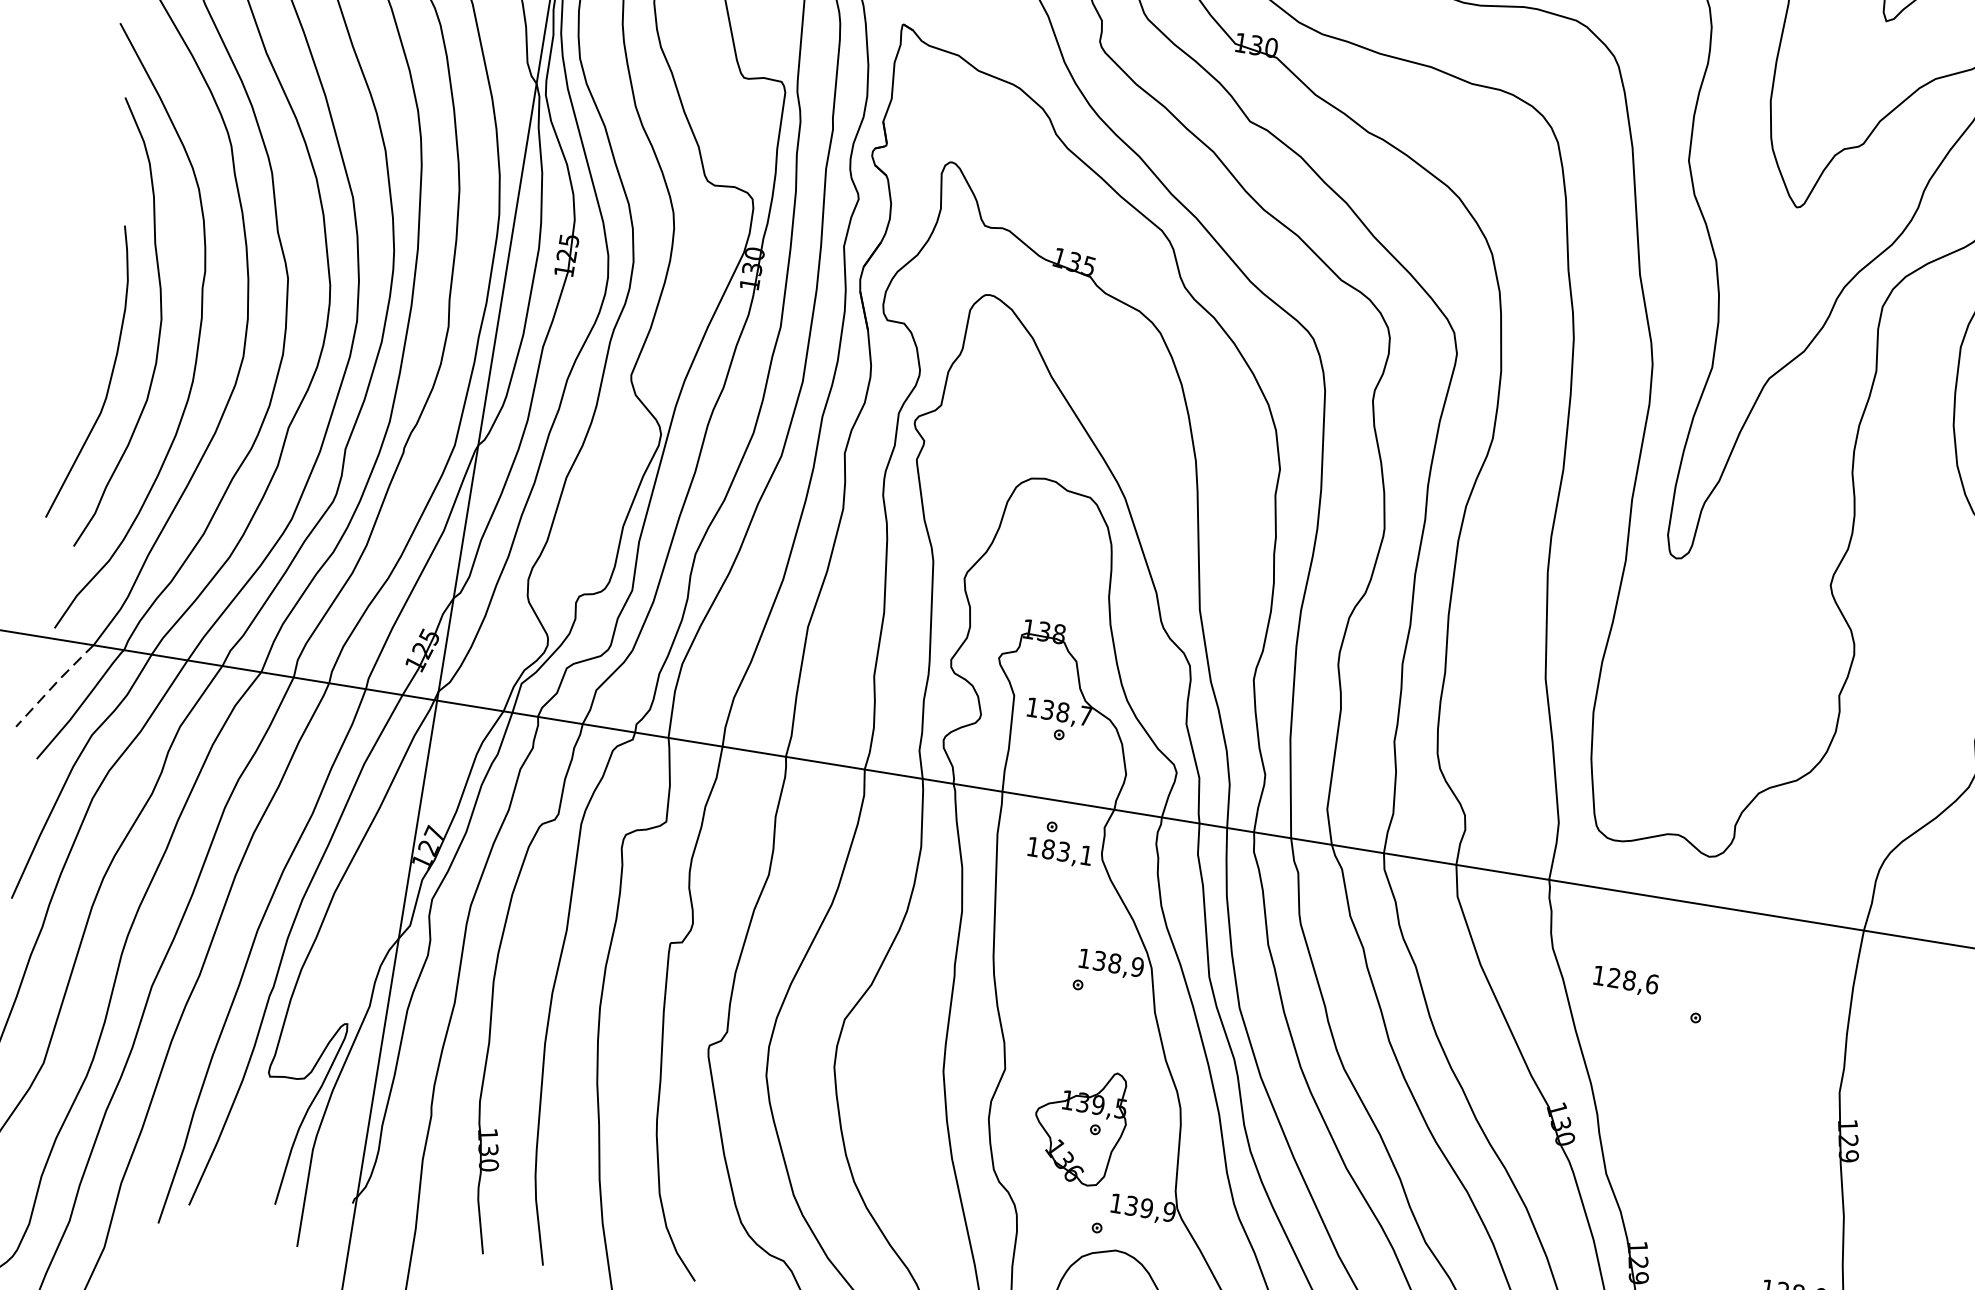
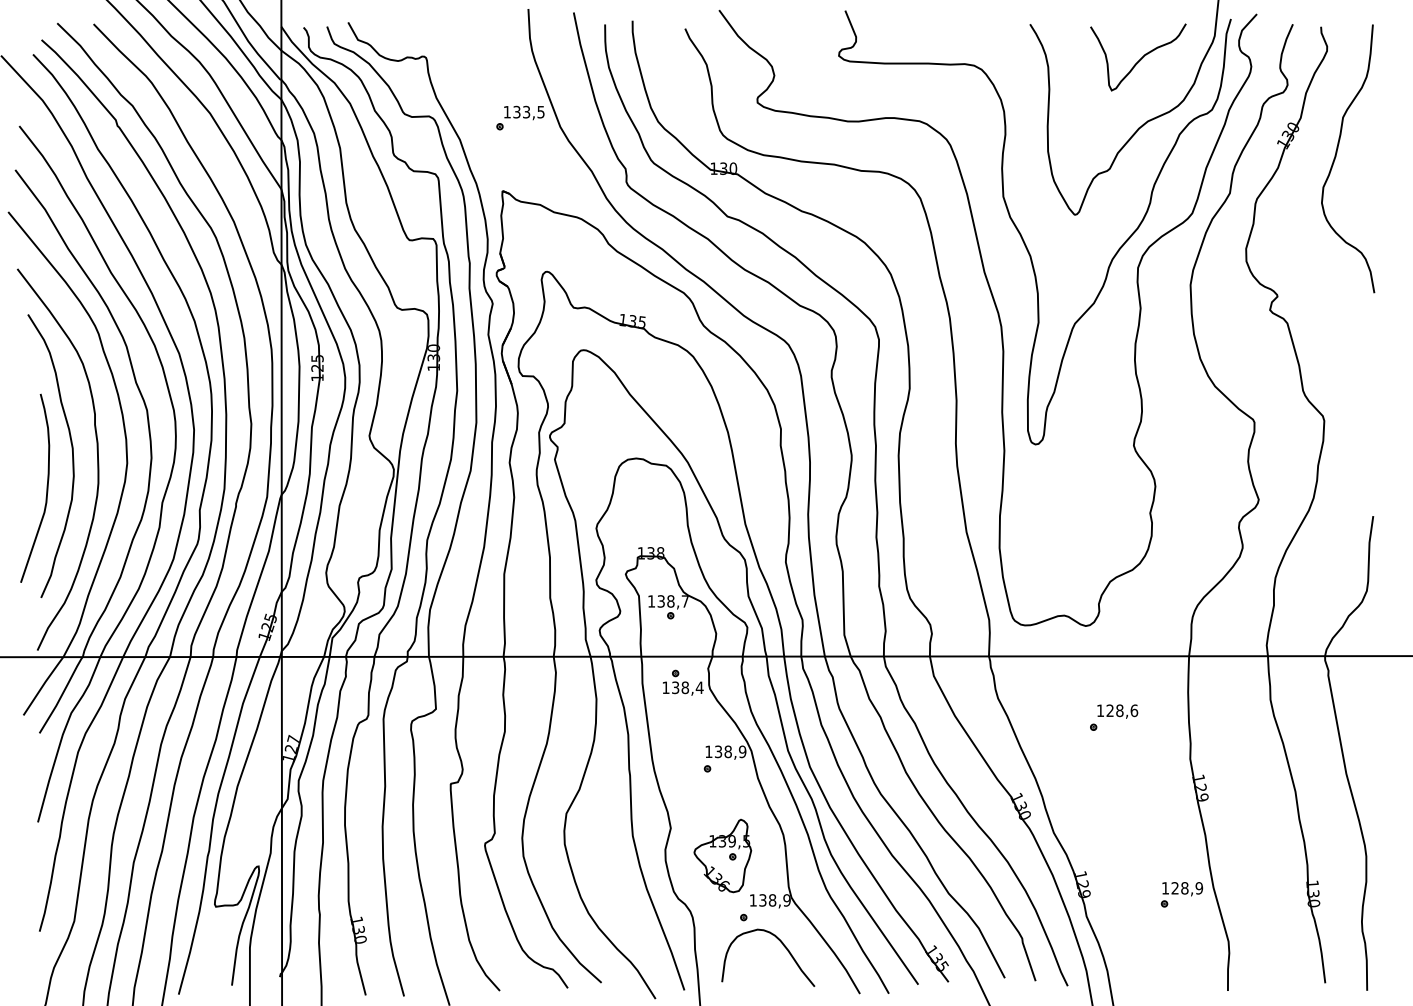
line: (55, 684) -> (43, 685), dashed -> solid
text: (1067, 851) -> (687, 687), 183,1 -> 138,4
text: (1625, 981) -> (1117, 711), moved
text: (1146, 1208) -> (772, 900), 139,9 -> 138,9

